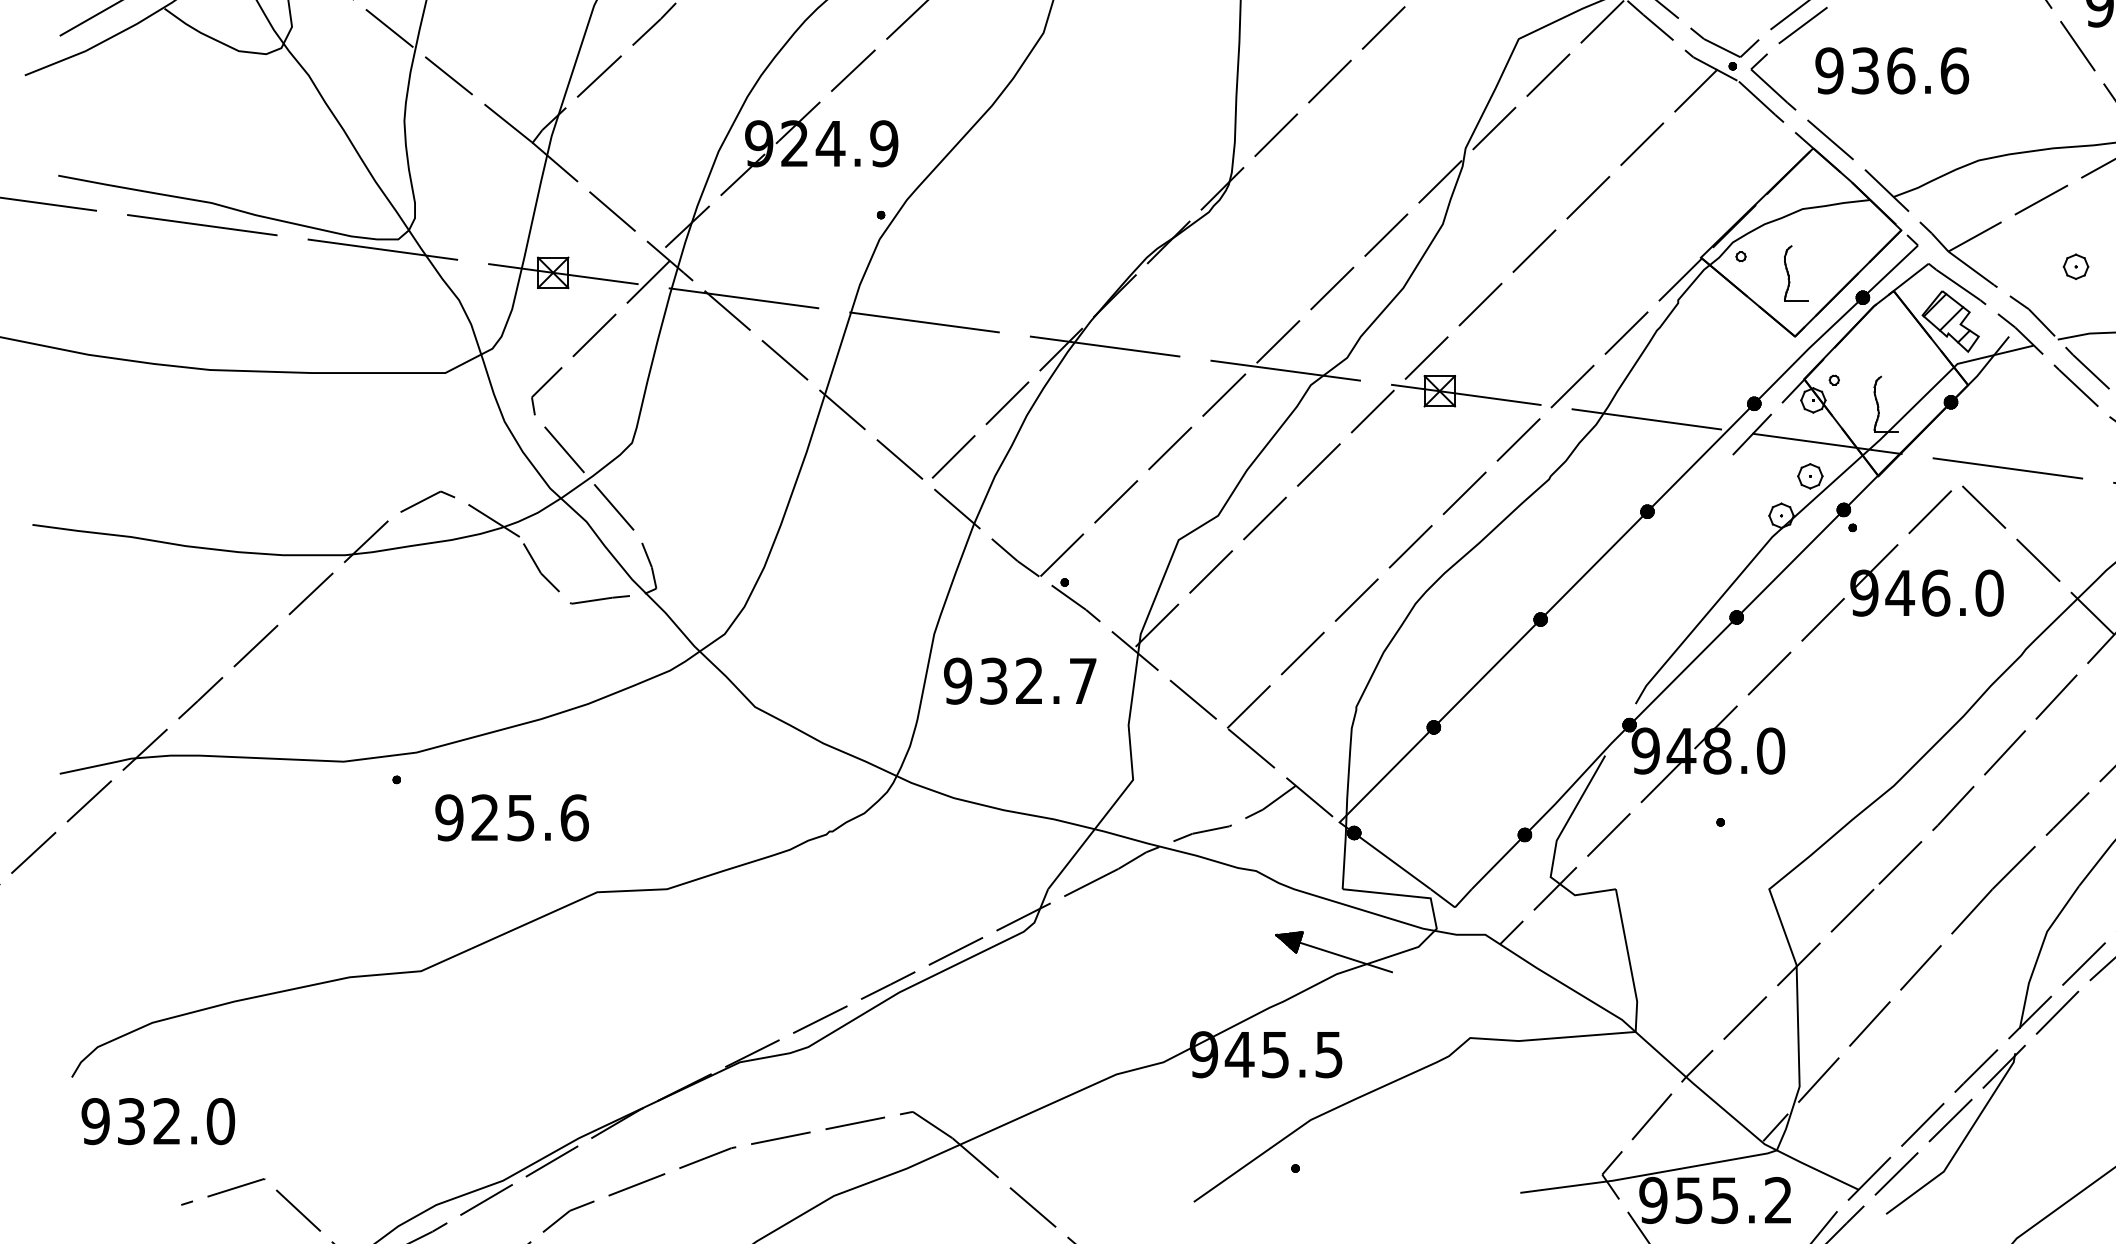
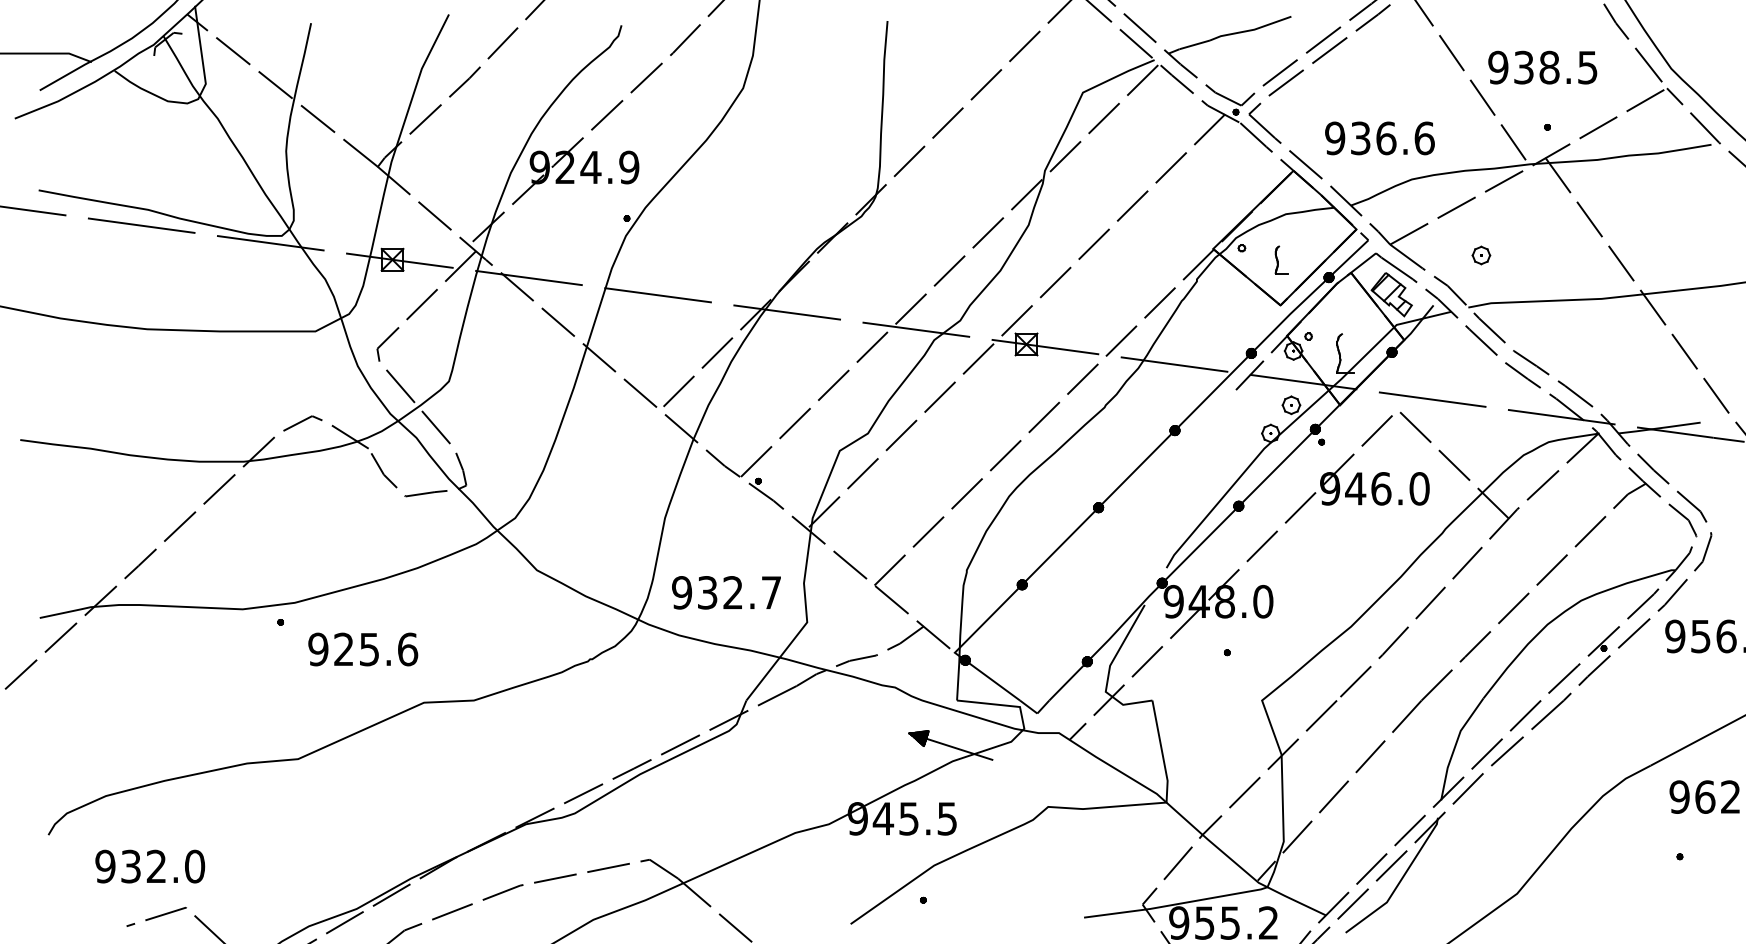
text: (1891, 71) -> (1379, 138), moved
part: (1796, 272) -> (1281, 259), size x0.7
text: (1020, 680) -> (726, 592), moved
text: (158, 1121) -> (150, 866), moved

